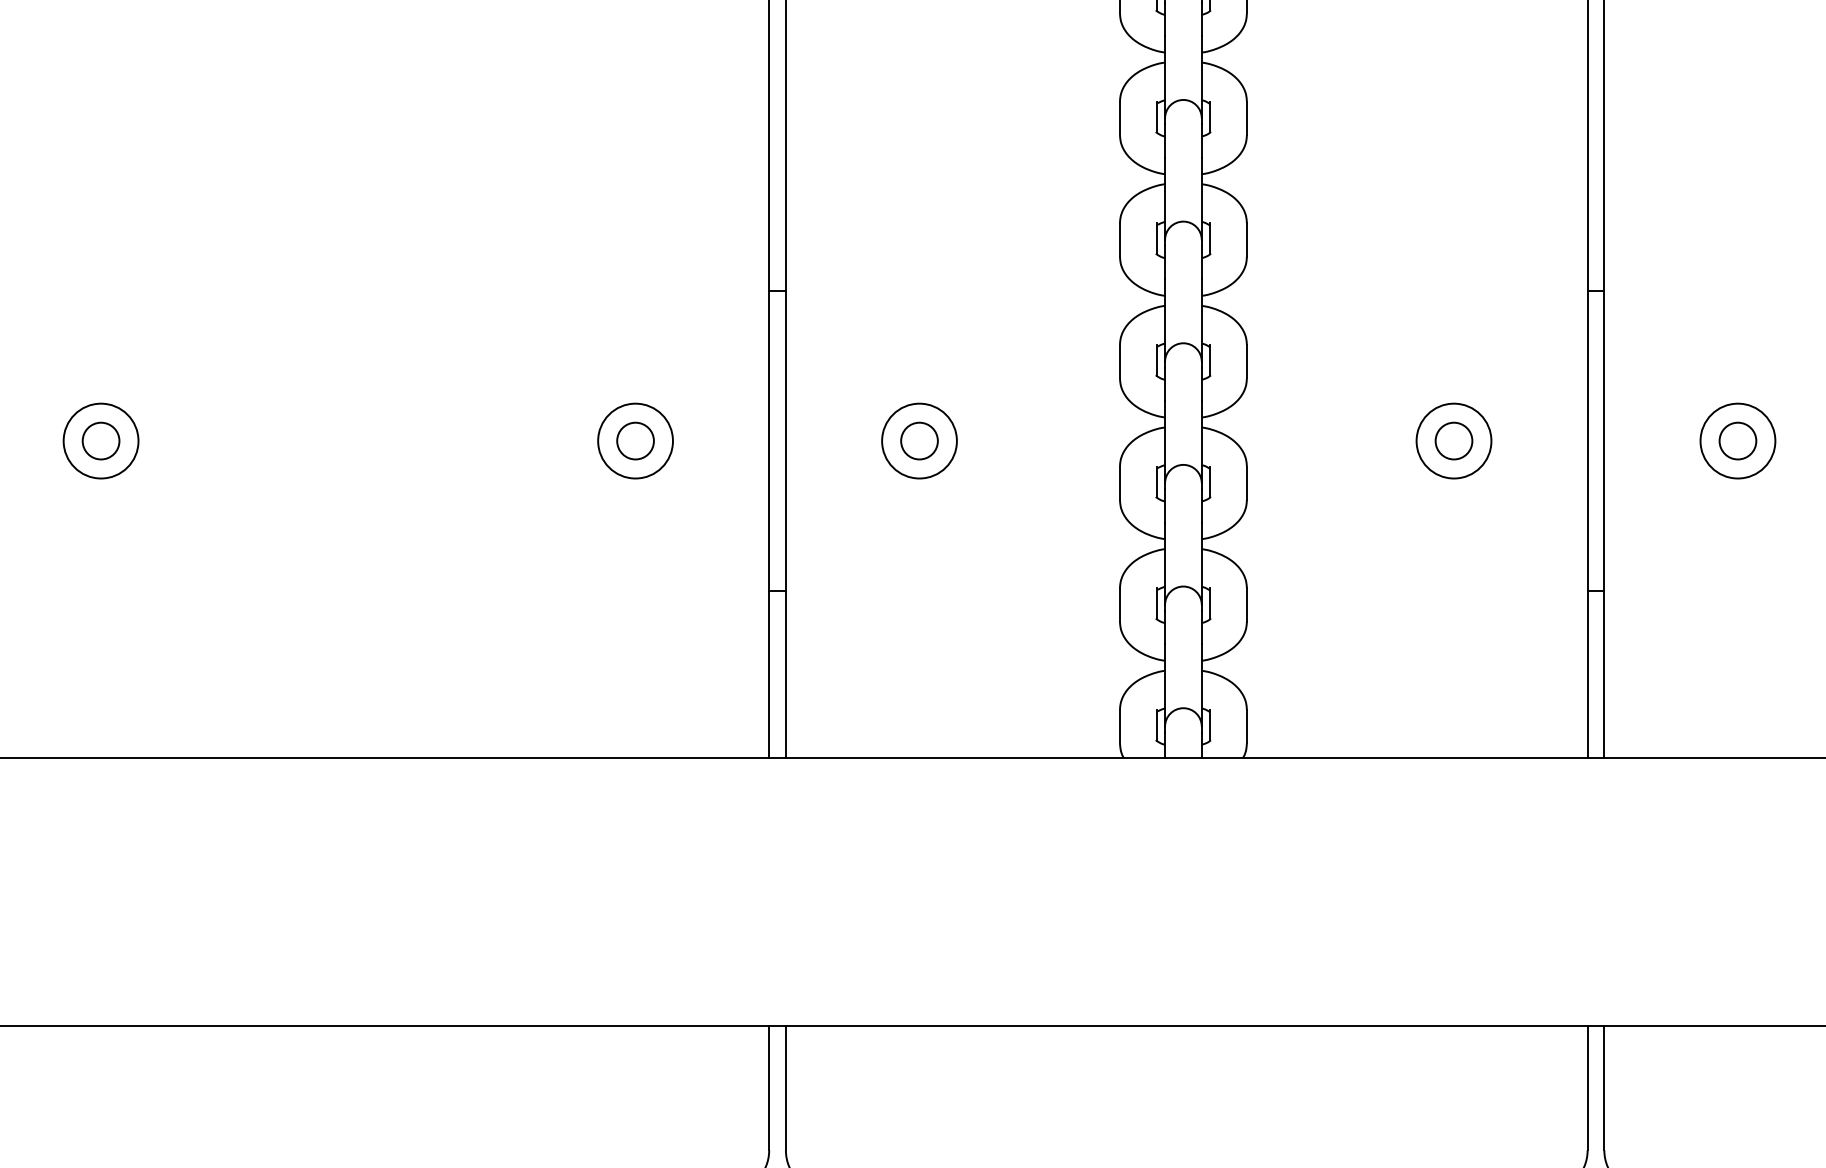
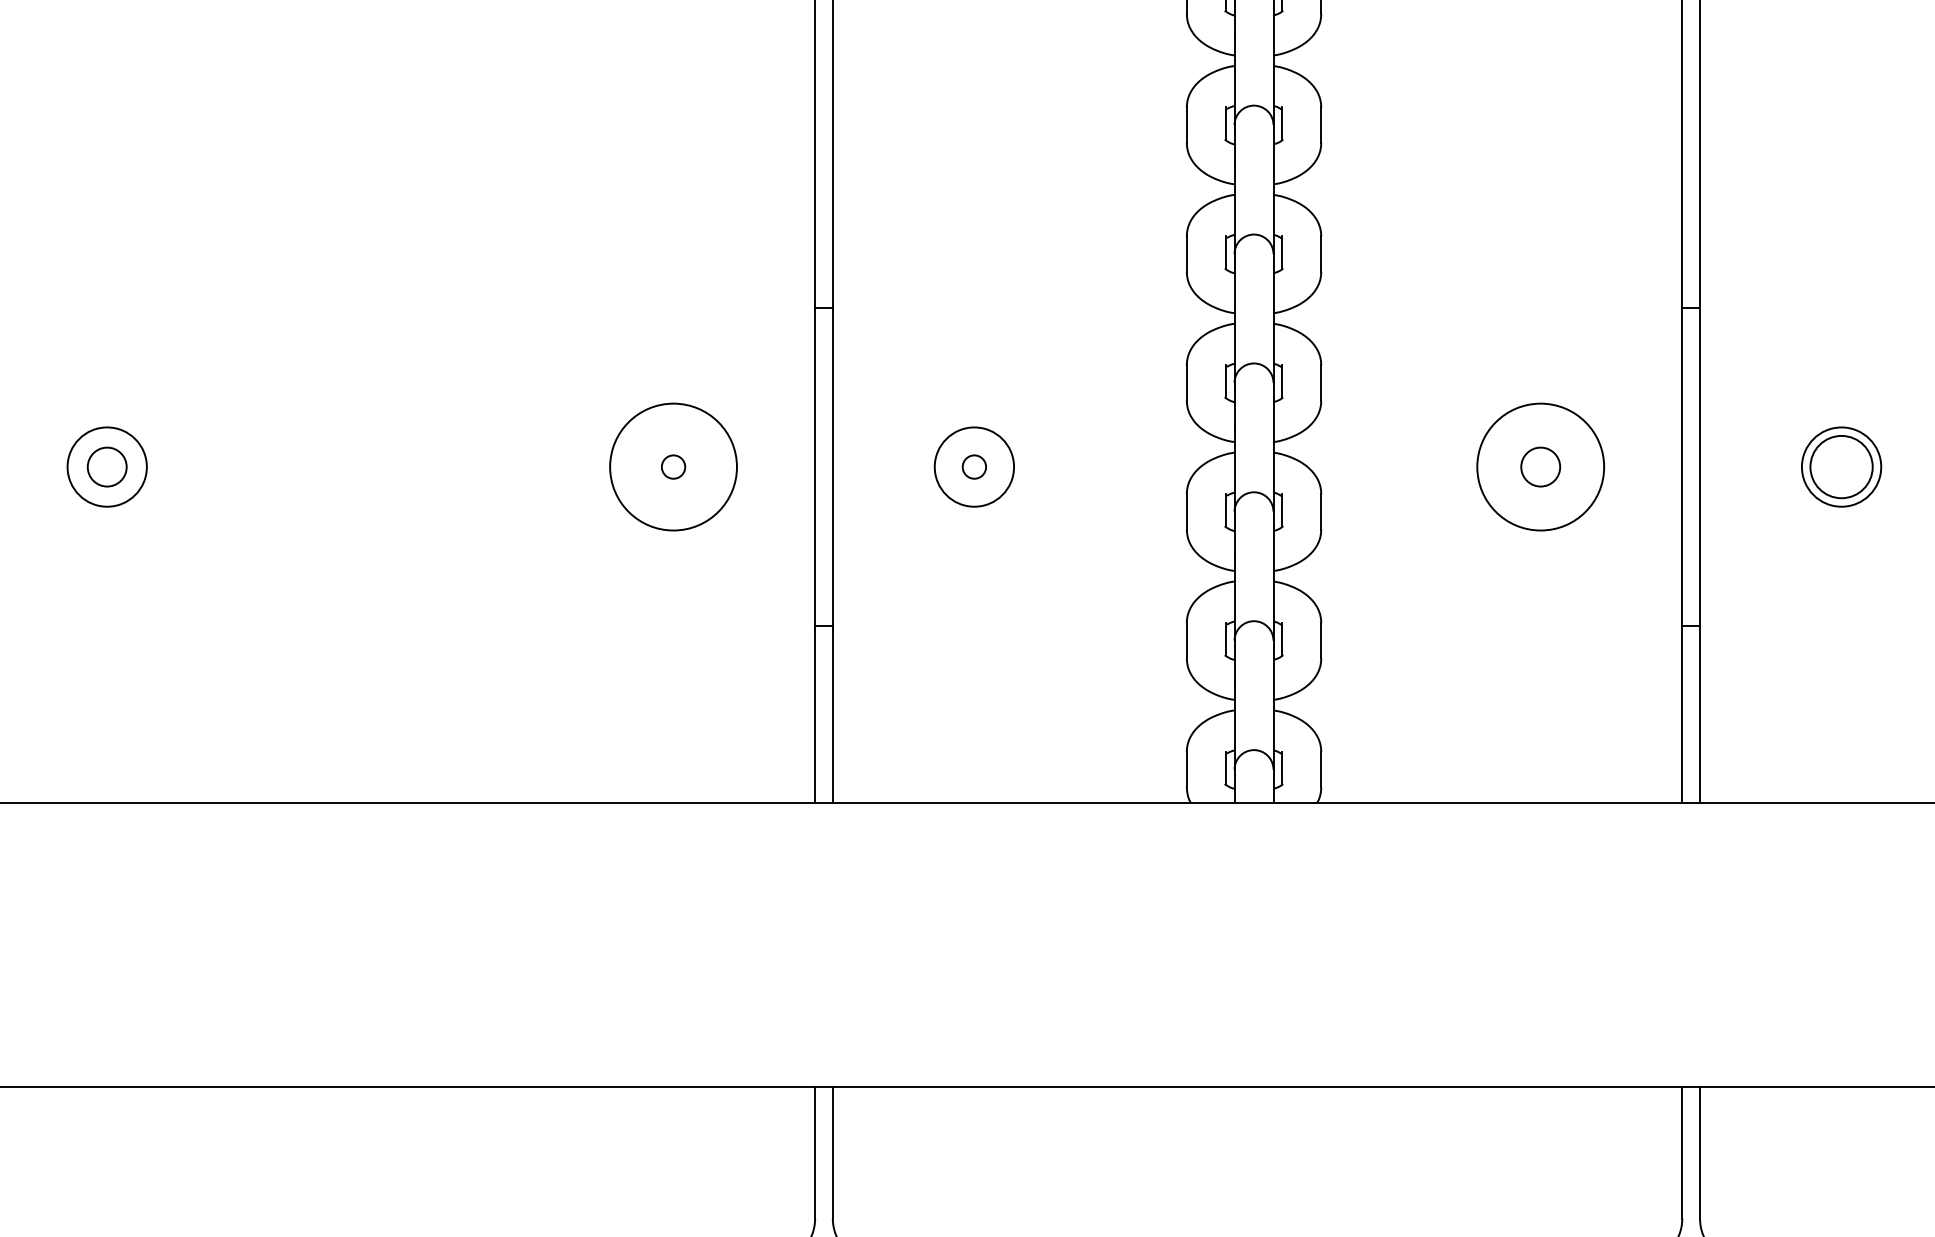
circle: (635, 440) -> (673, 466), size x0.6
circle: (635, 440) -> (673, 466), size x1.6
circle: (918, 440) -> (973, 466), size x0.6
circle: (1453, 440) -> (1540, 466), size x1.6
circle: (1737, 440) -> (1841, 466), size x1.6

